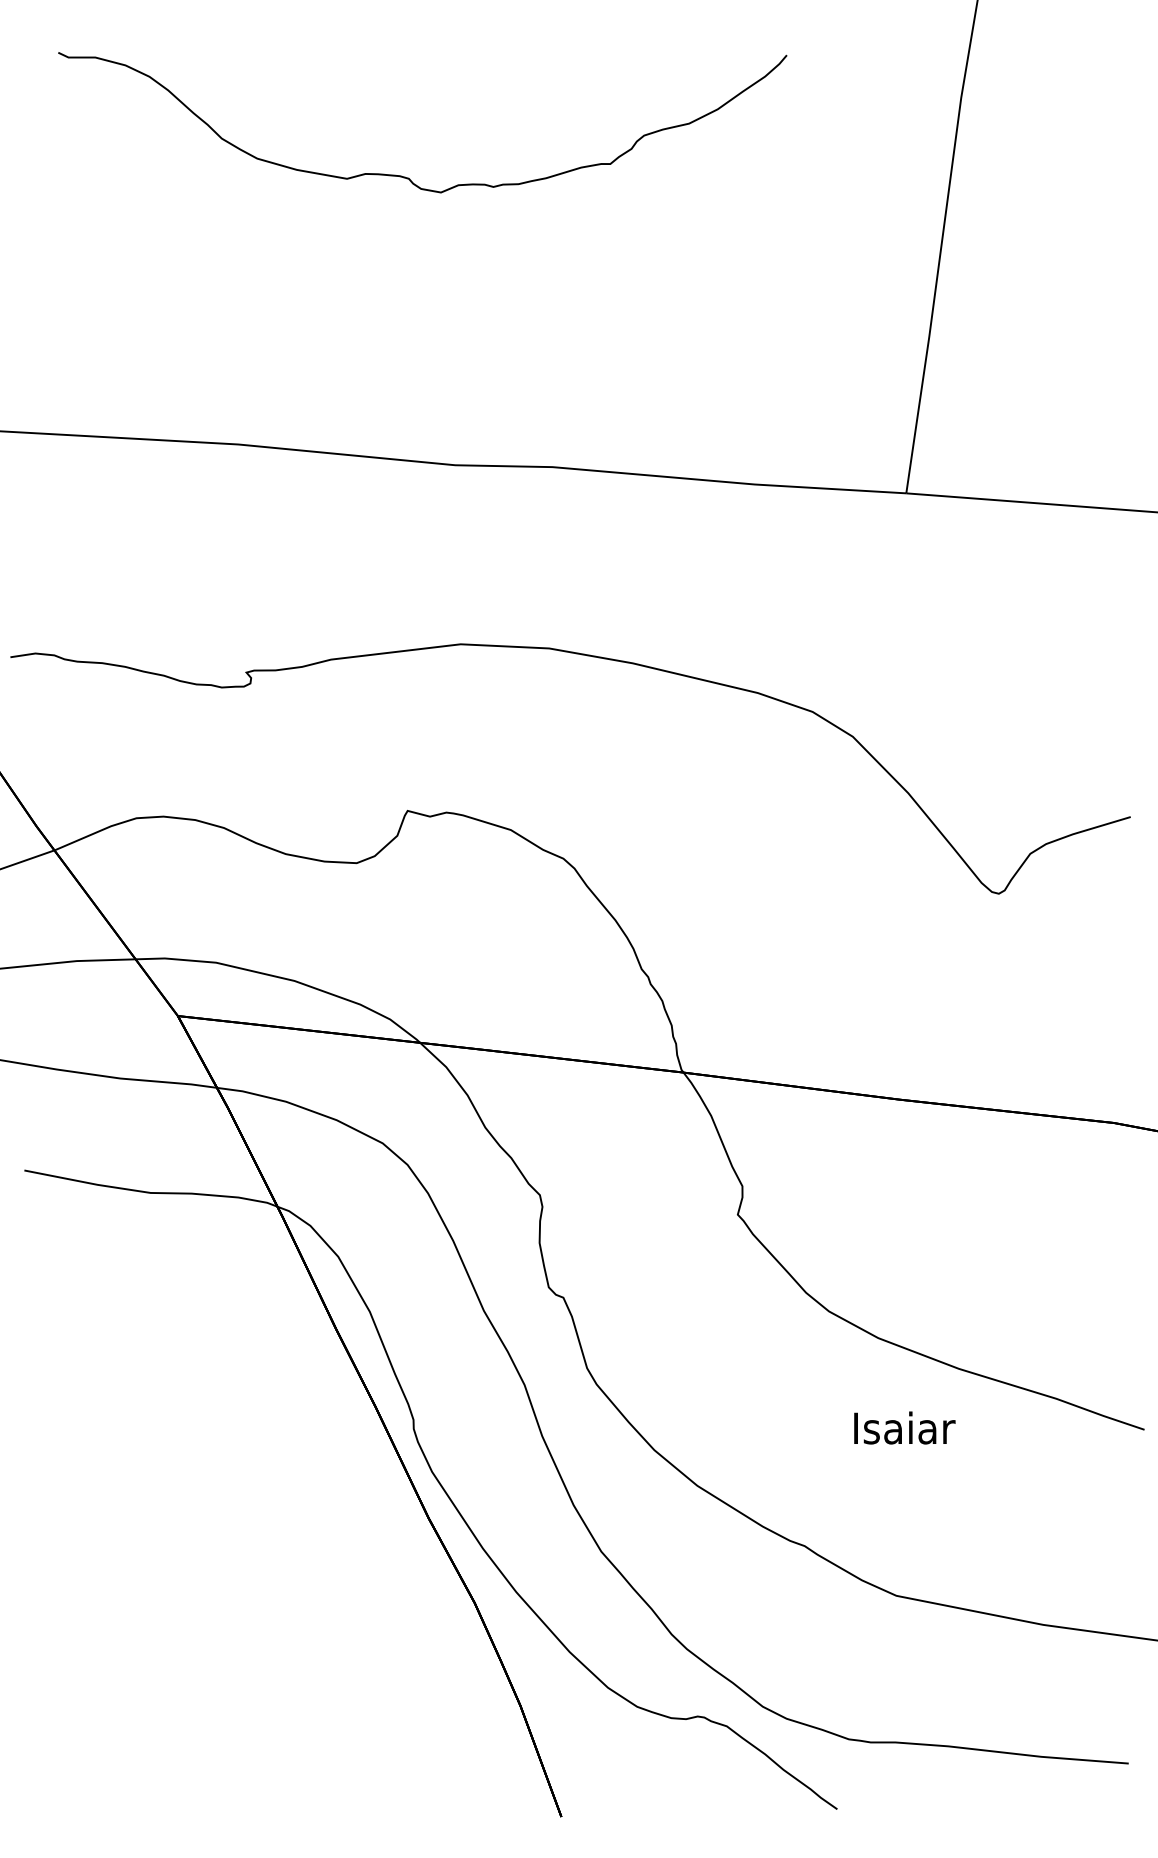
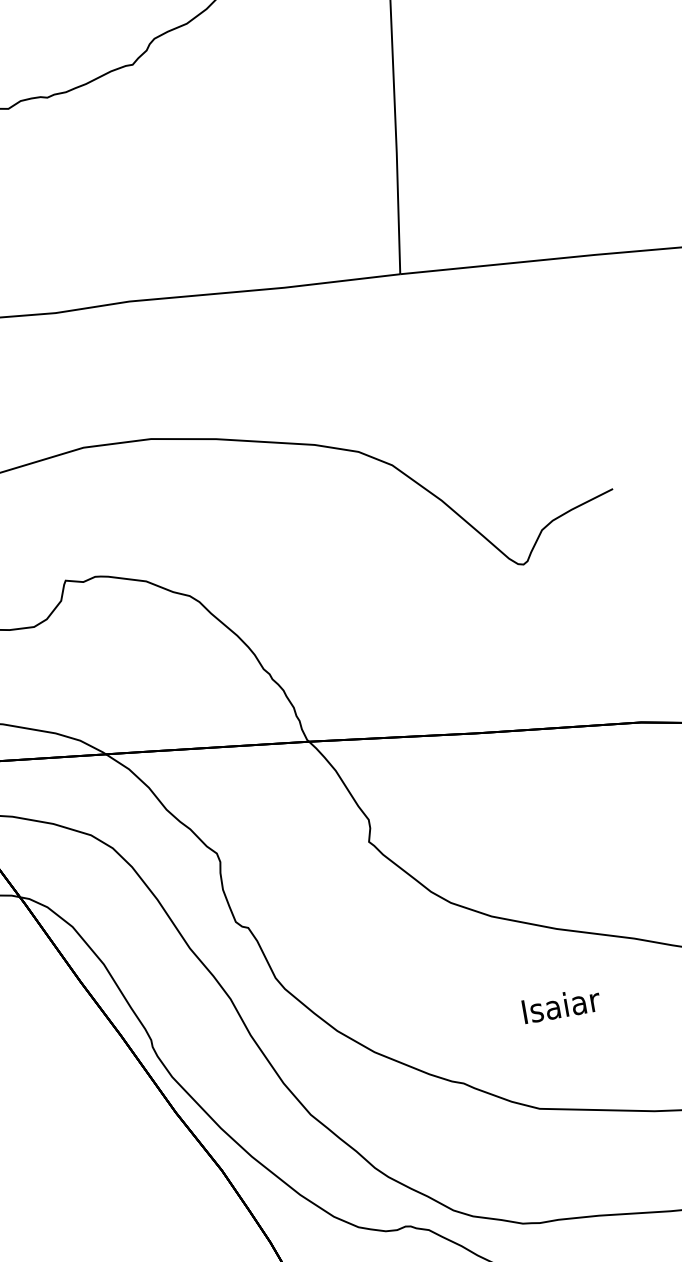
text: (904, 1427) -> (561, 1005), moved

